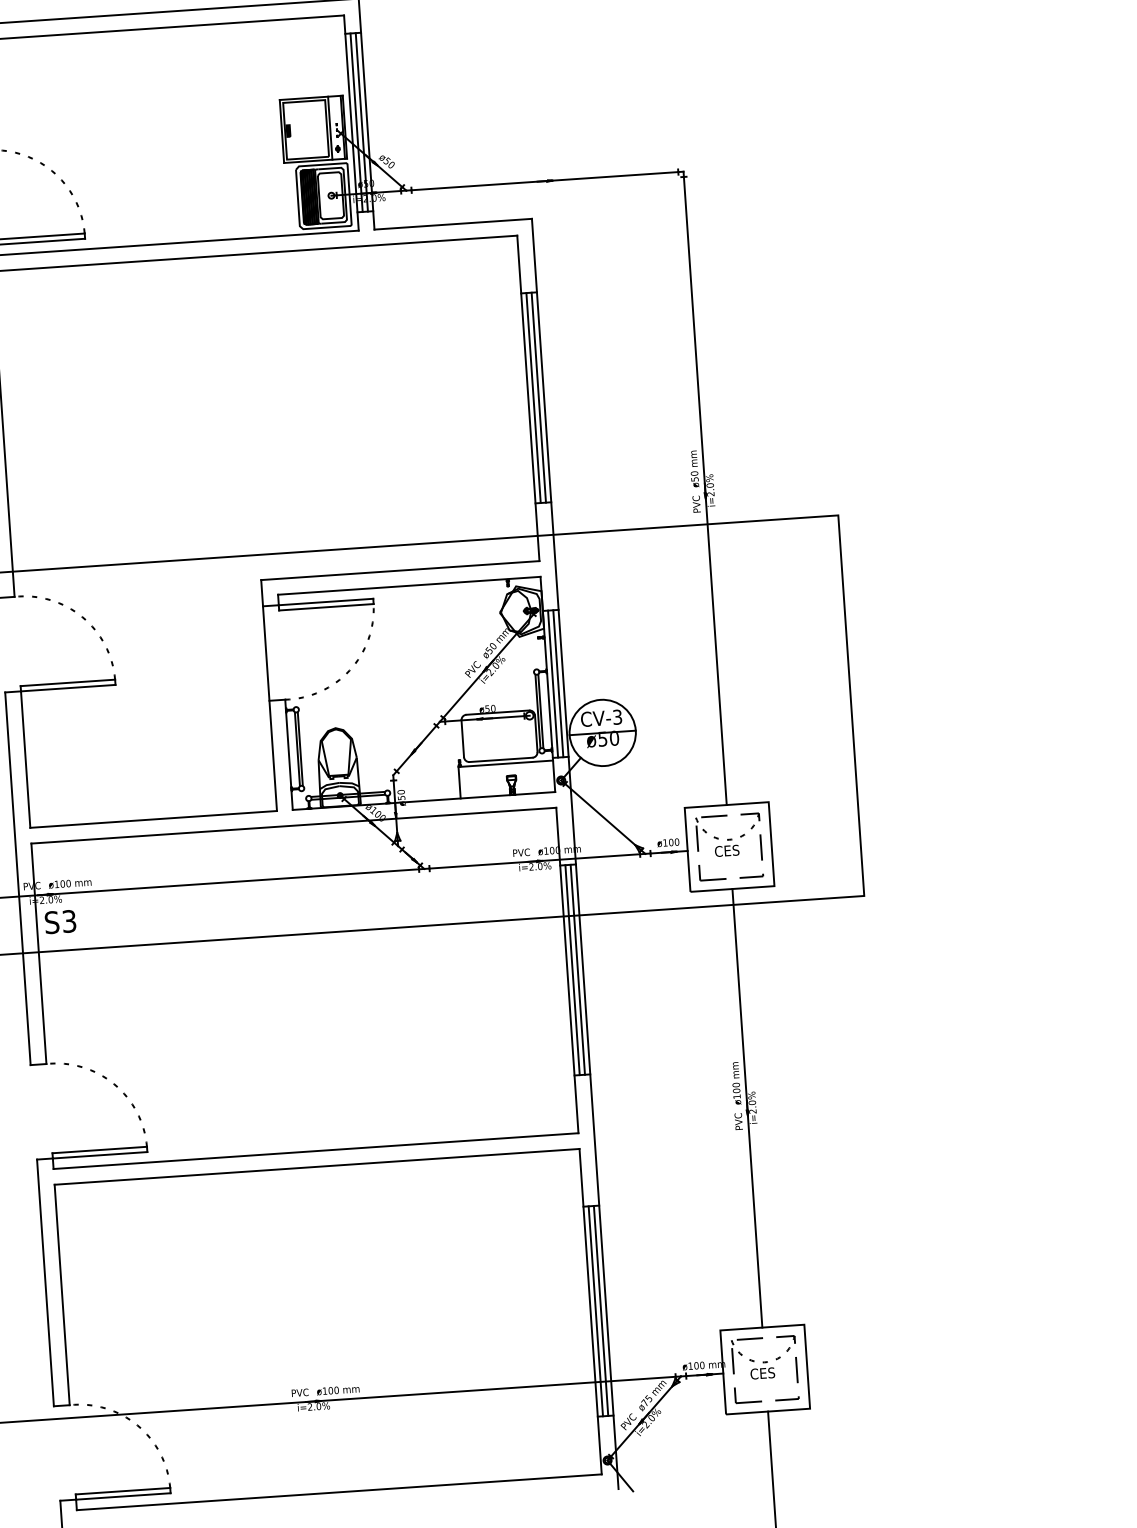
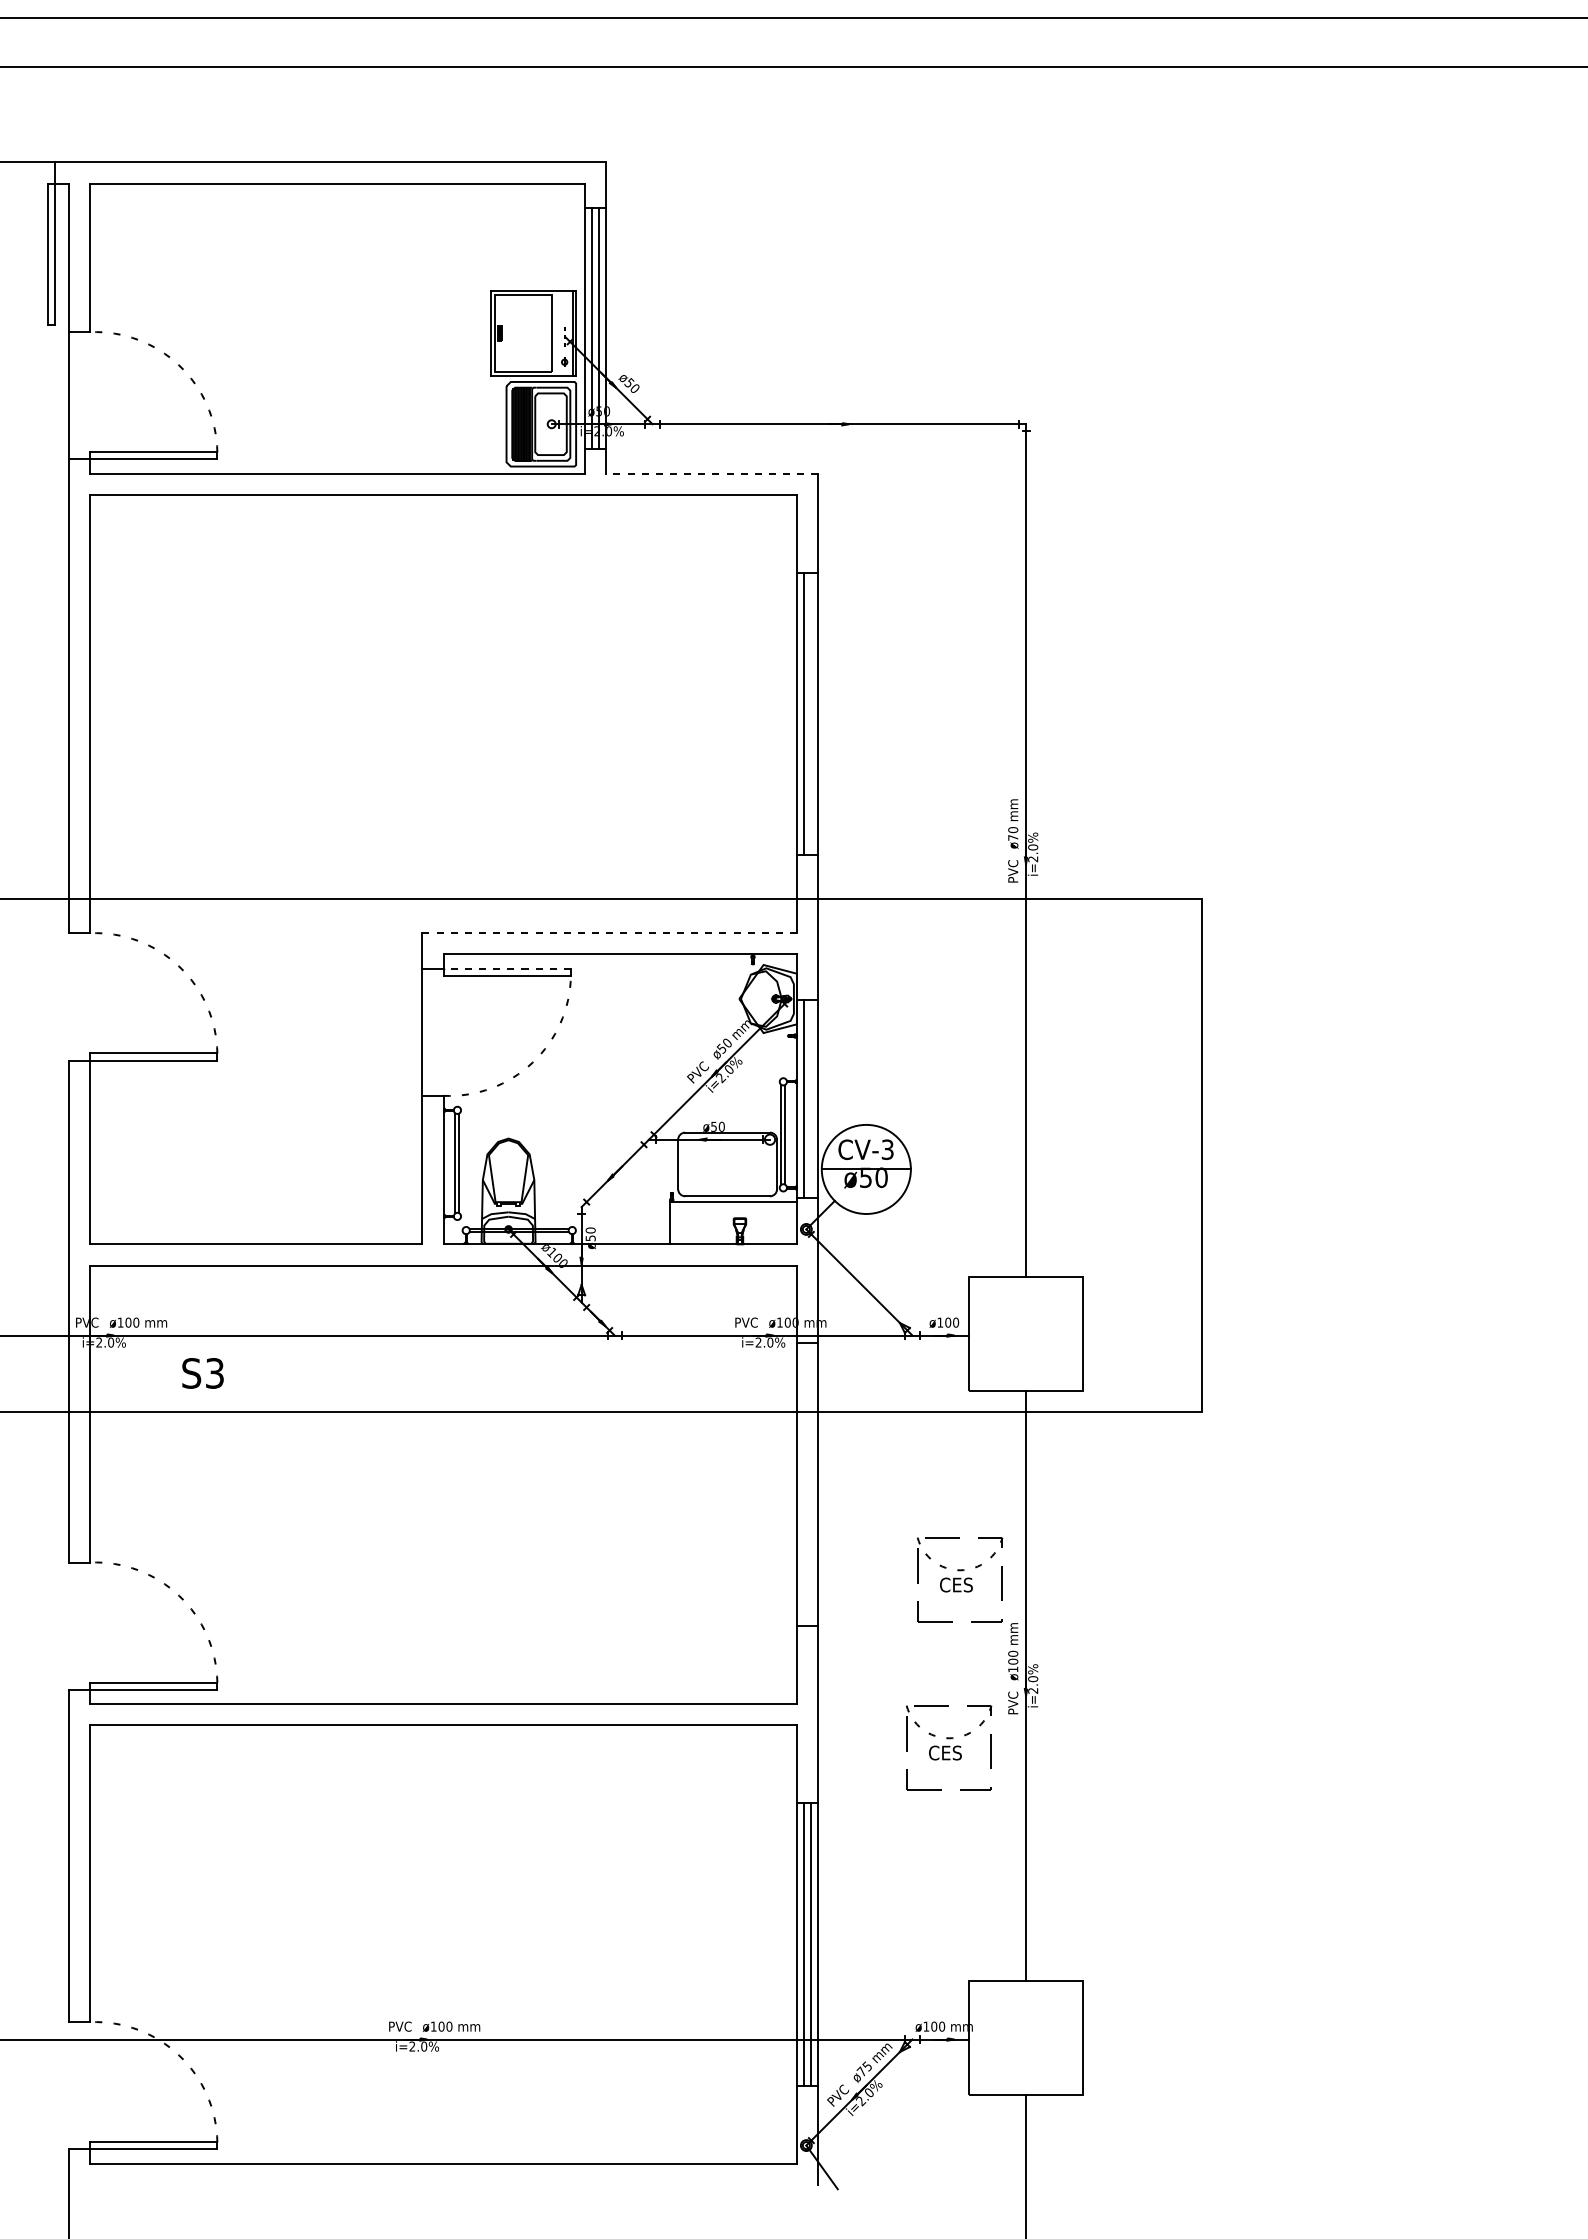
line: (330, 128) -> (556, 333), removed
line: (452, 224) -> (711, 473), solid -> dashed
line: (538, 397) -> (811, 713), removed
text: (695, 479) -> (1013, 837), ø50 -> ø70
line: (400, 570) -> (610, 933), solid -> dashed
line: (326, 601) -> (507, 968), solid -> dashed
line: (558, 683) -> (811, 1099), removed
part: (729, 846) -> (960, 1579), moved
text: (60, 922) -> (202, 1373), moved
line: (572, 969) -> (804, 1484), removed
line: (577, 969) -> (811, 1484), removed
part: (765, 1369) -> (949, 1747), moved

